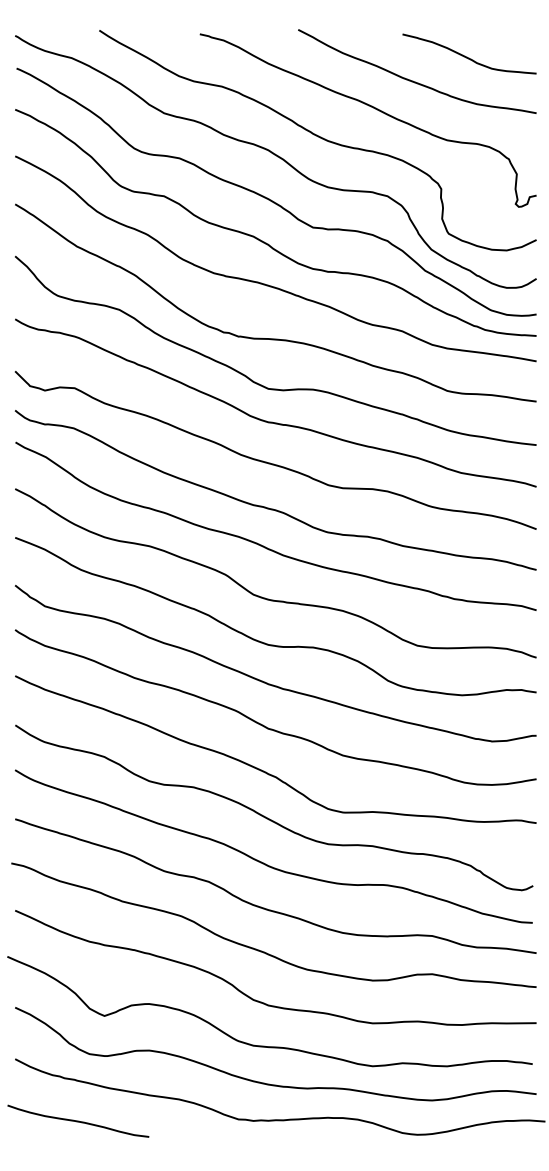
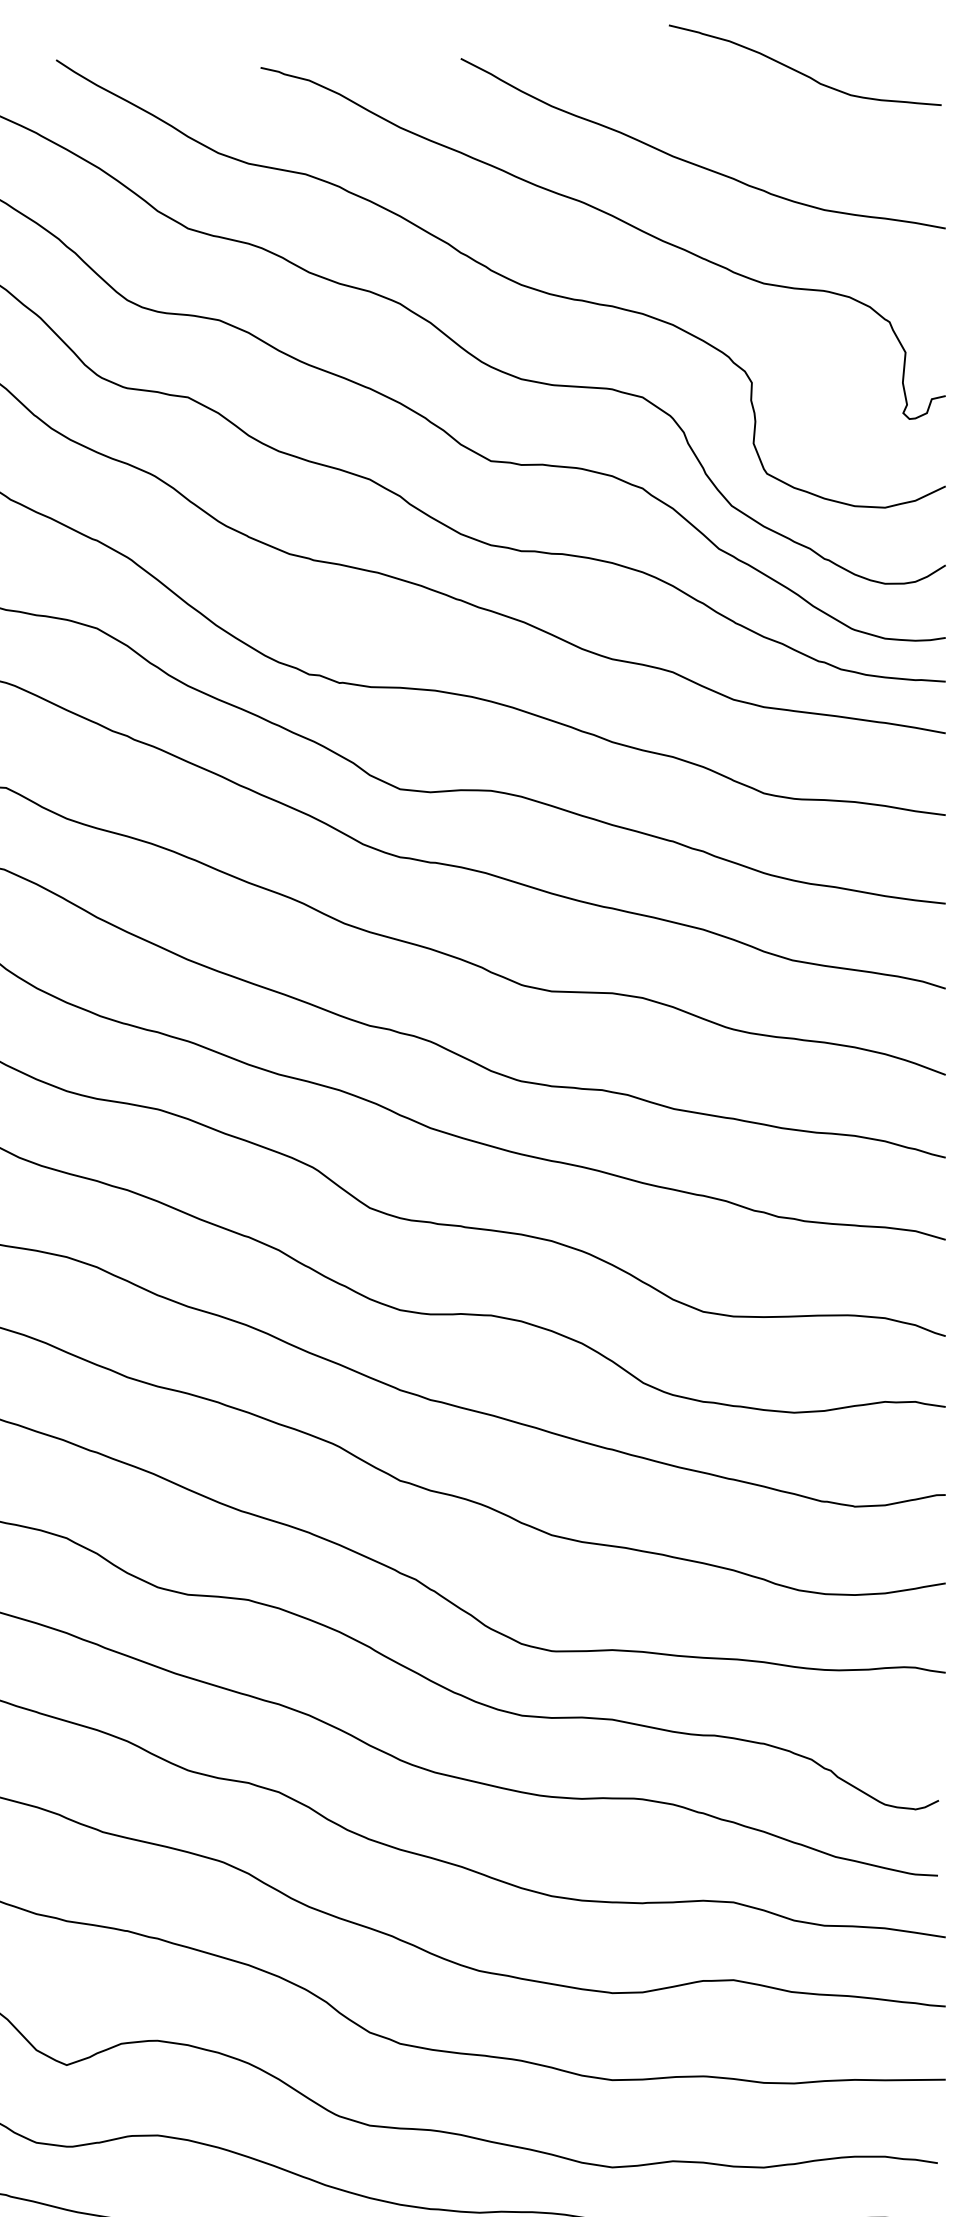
curve: (467, 56) -> (801, 70), moved

